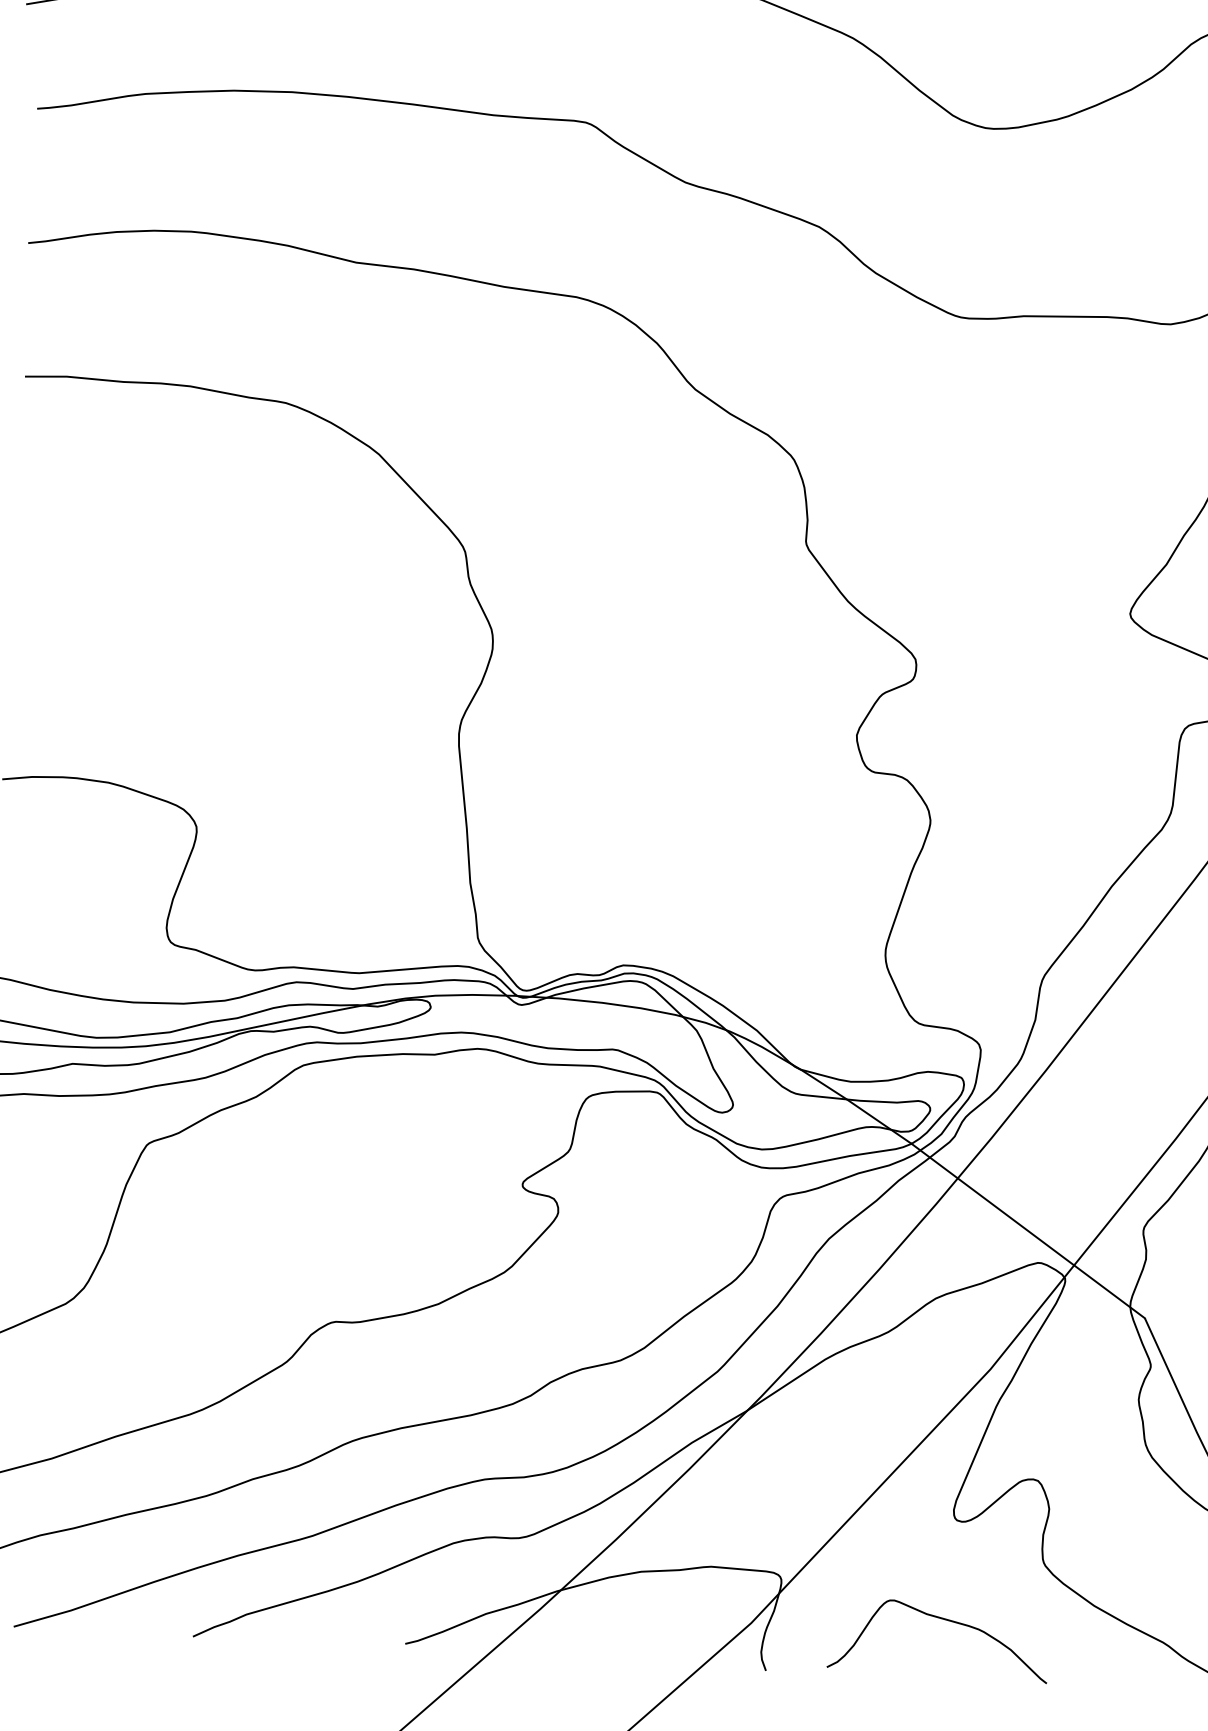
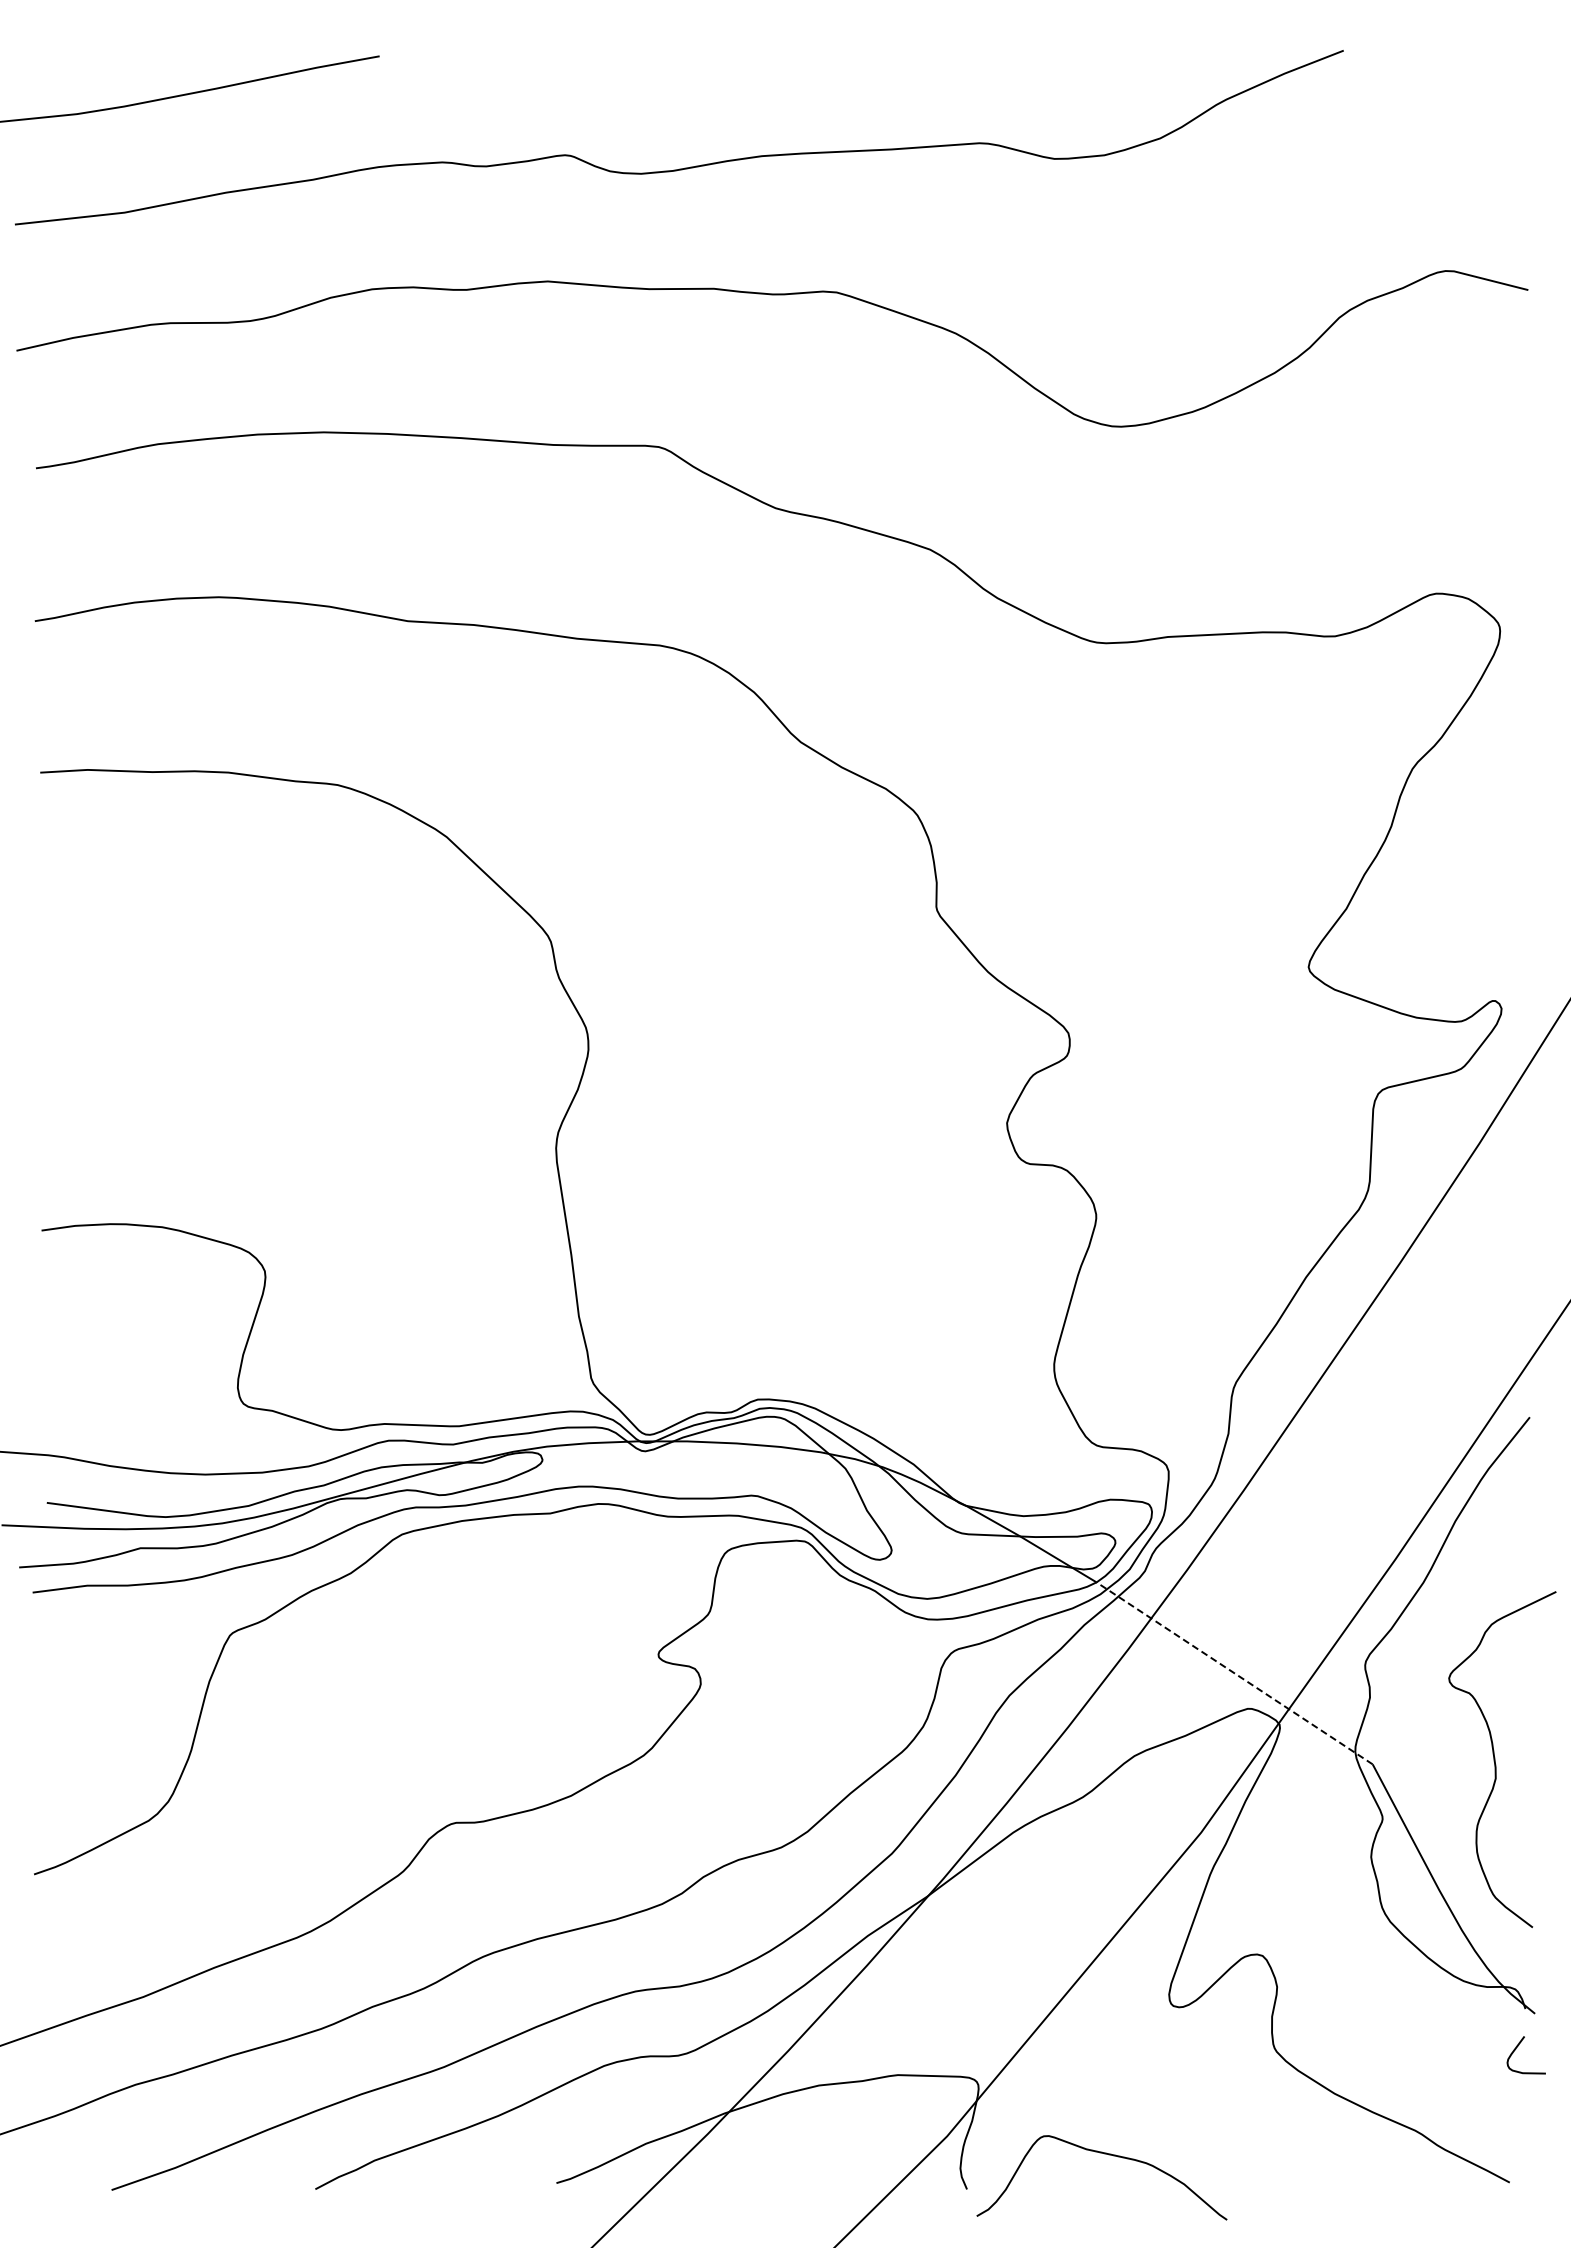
line: (1028, 1231) -> (1234, 1673), solid -> dashed
curve: (945, 1620) -> (1108, 2155), moved

